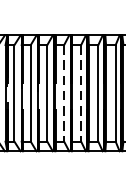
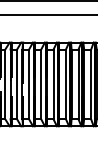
line: (64, 93) -> (41, 84), dashed -> solid
line: (81, 93) -> (53, 84), dashed -> solid

